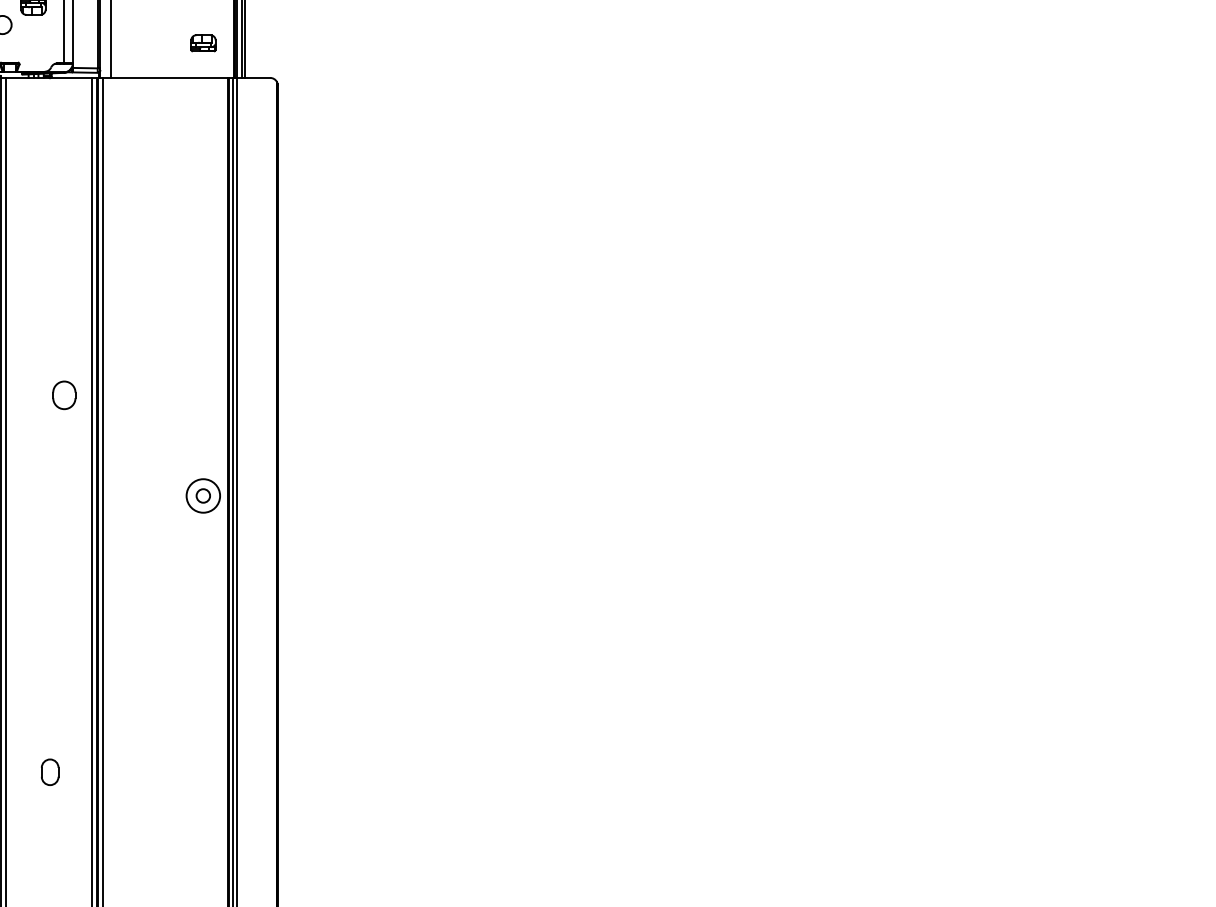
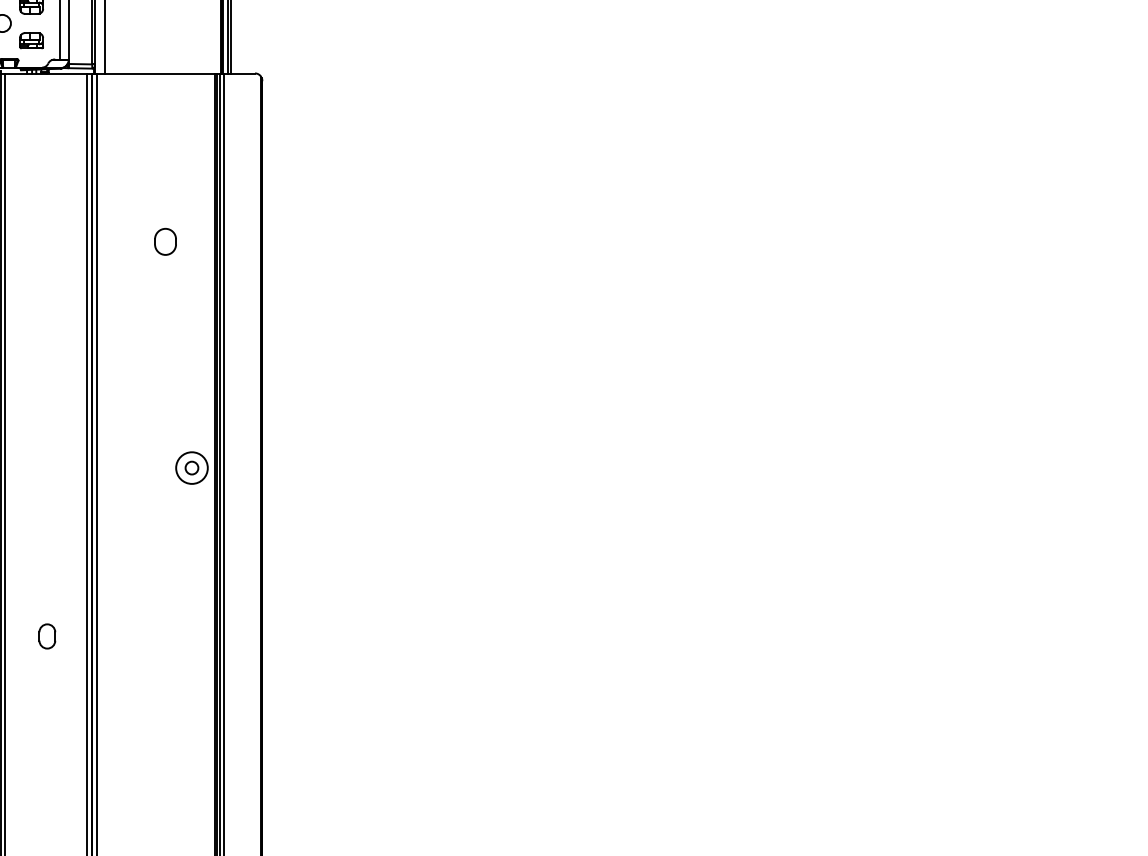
part: (203, 43) -> (31, 40), moved
part: (64, 395) -> (165, 242), moved
part: (50, 771) -> (47, 635), moved

